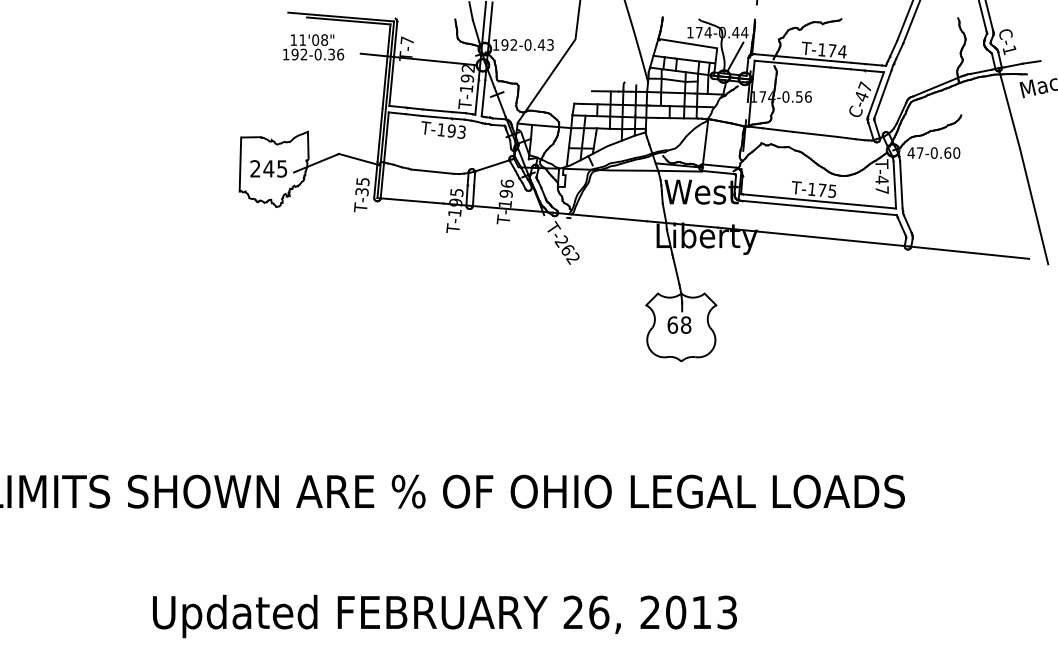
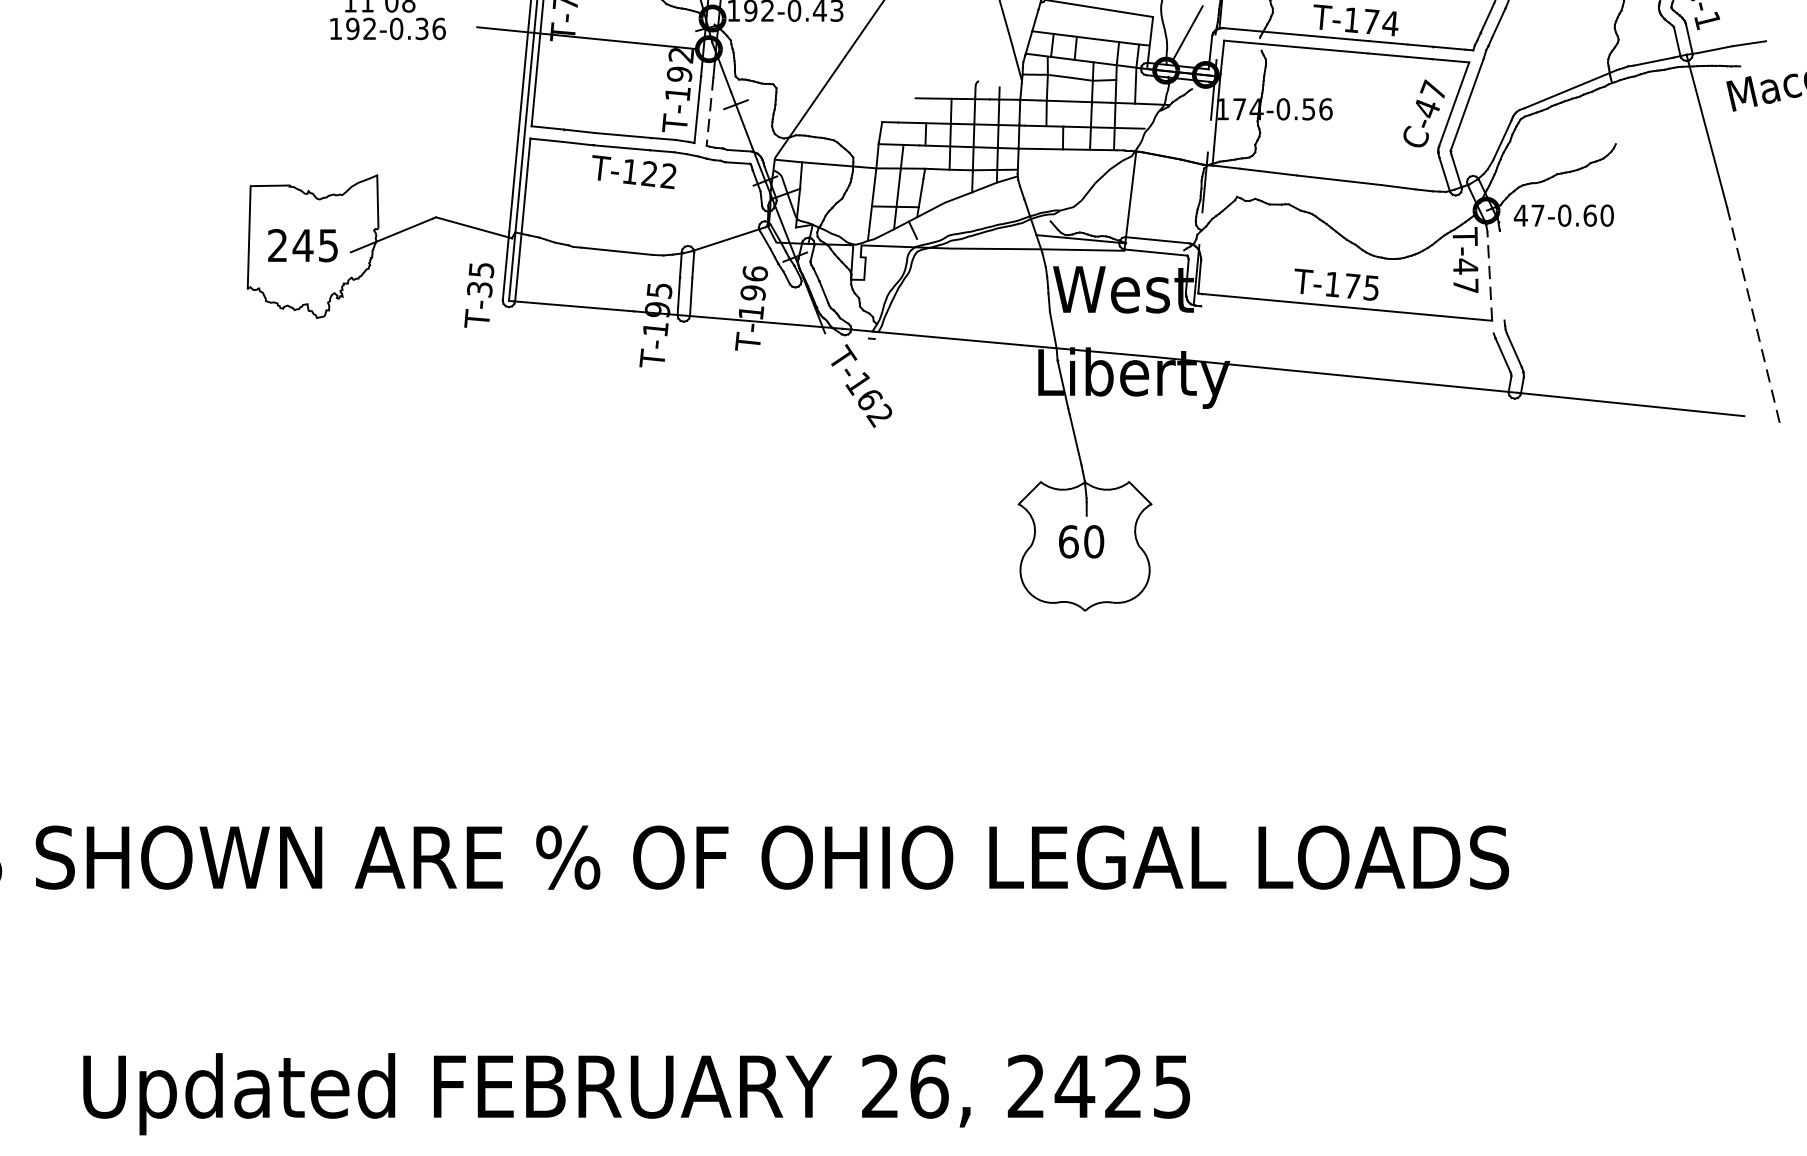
line: (483, 98) -> (710, 112), solid -> dashed
text: (456, 131) -> (658, 174), T-193 -> T-122
line: (901, 184) -> (1502, 275), removed
line: (894, 185) -> (1489, 277), solid -> dashed
line: (1034, 206) -> (1754, 316), solid -> dashed
line: (819, 207) -> (1347, 318), removed
text: (560, 241) -> (855, 383), T-262 -> T-162
text: (685, 324) -> (1092, 540), 68 -> 60
text: (700, 612) -> (1121, 1086), 2013 -> 2425

